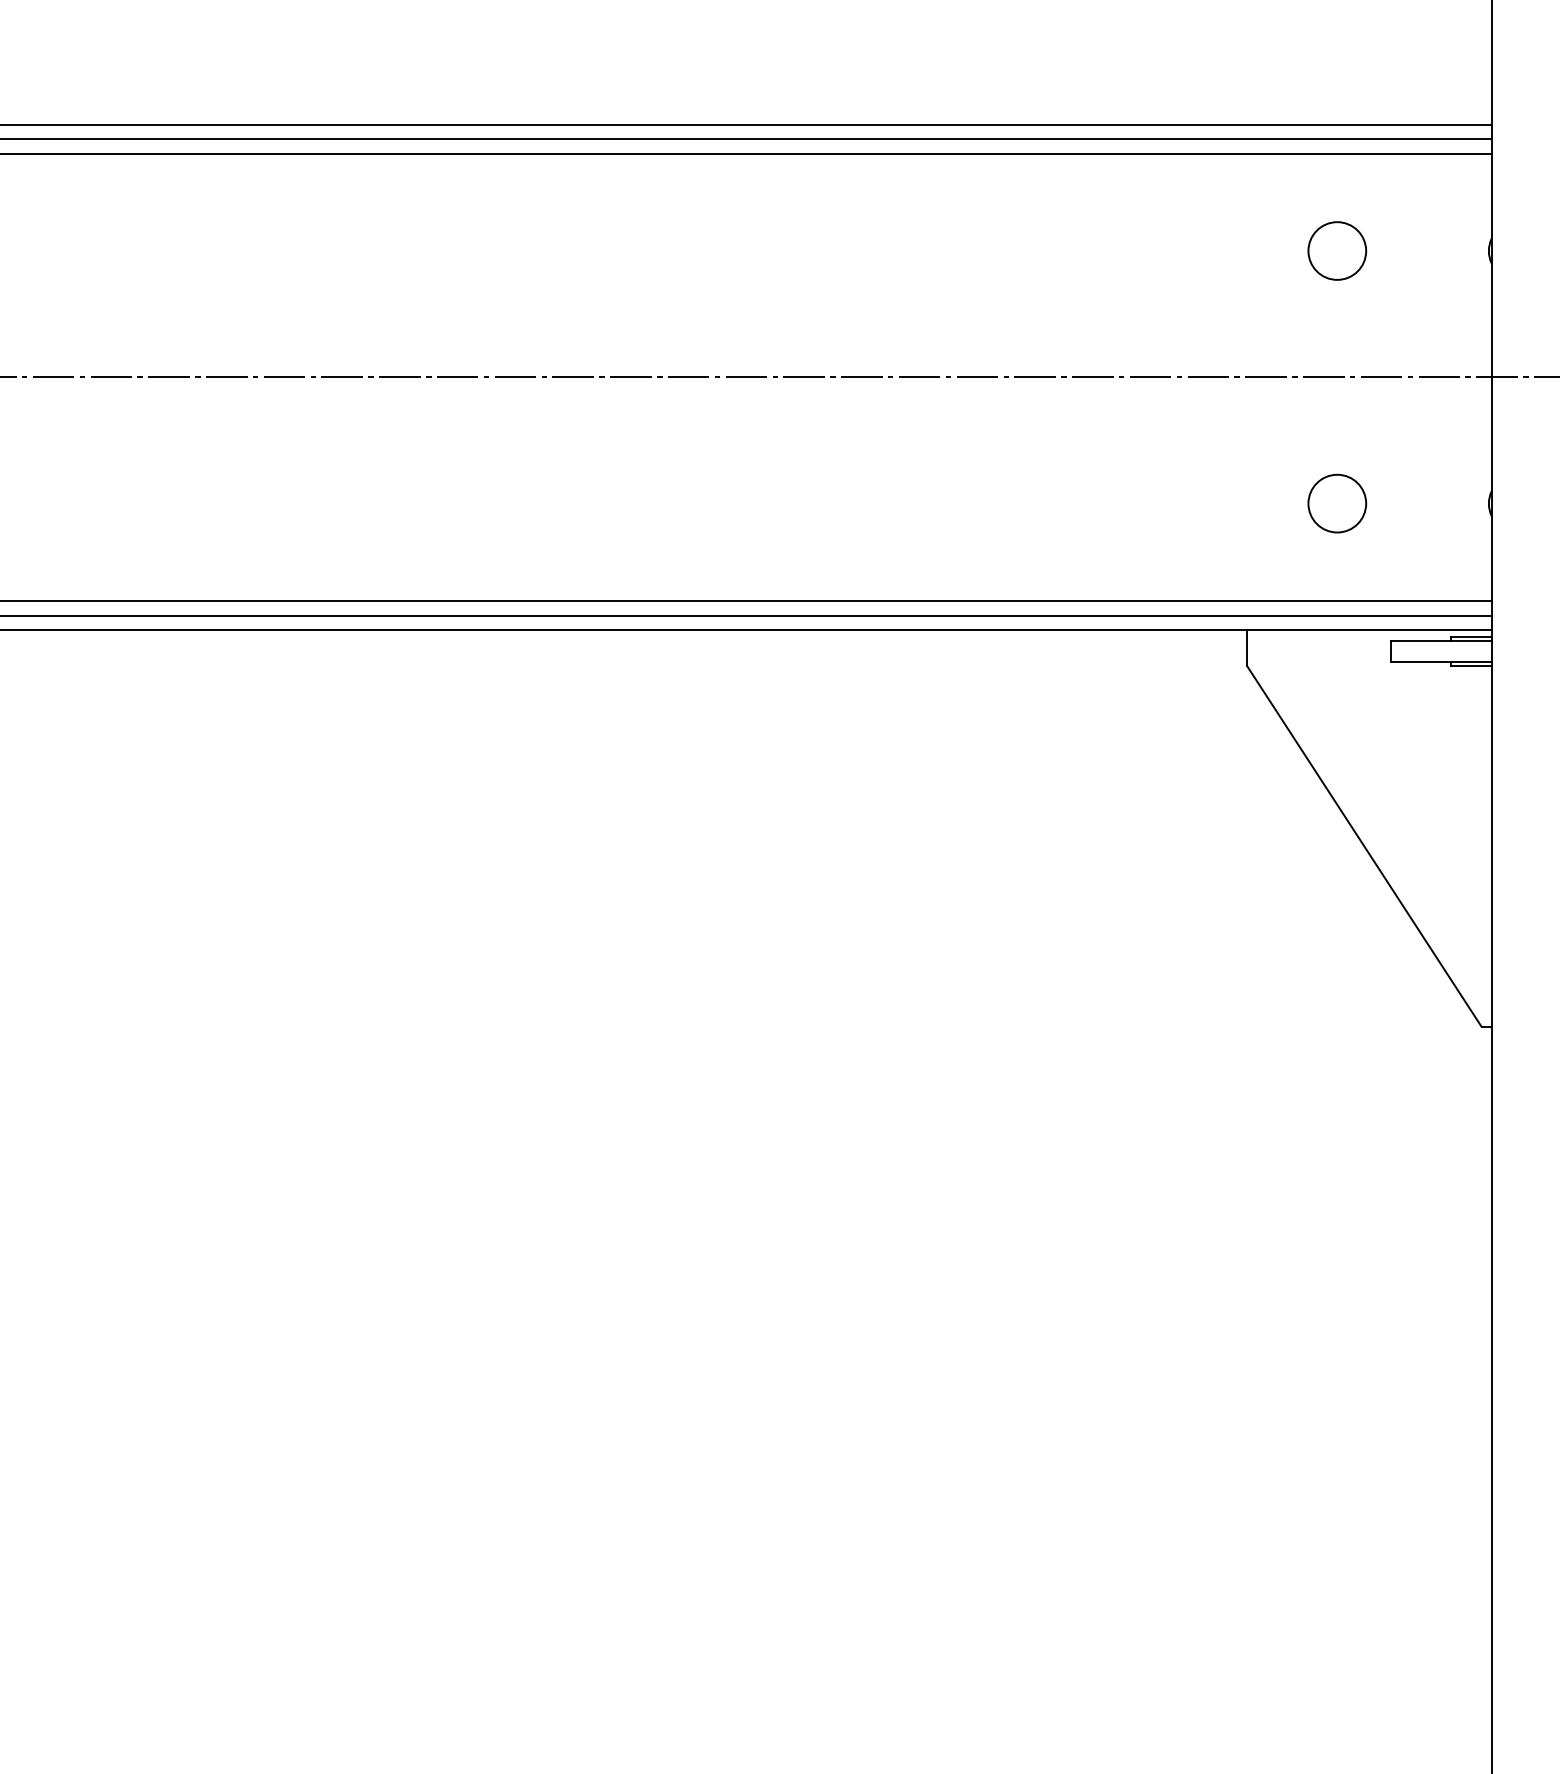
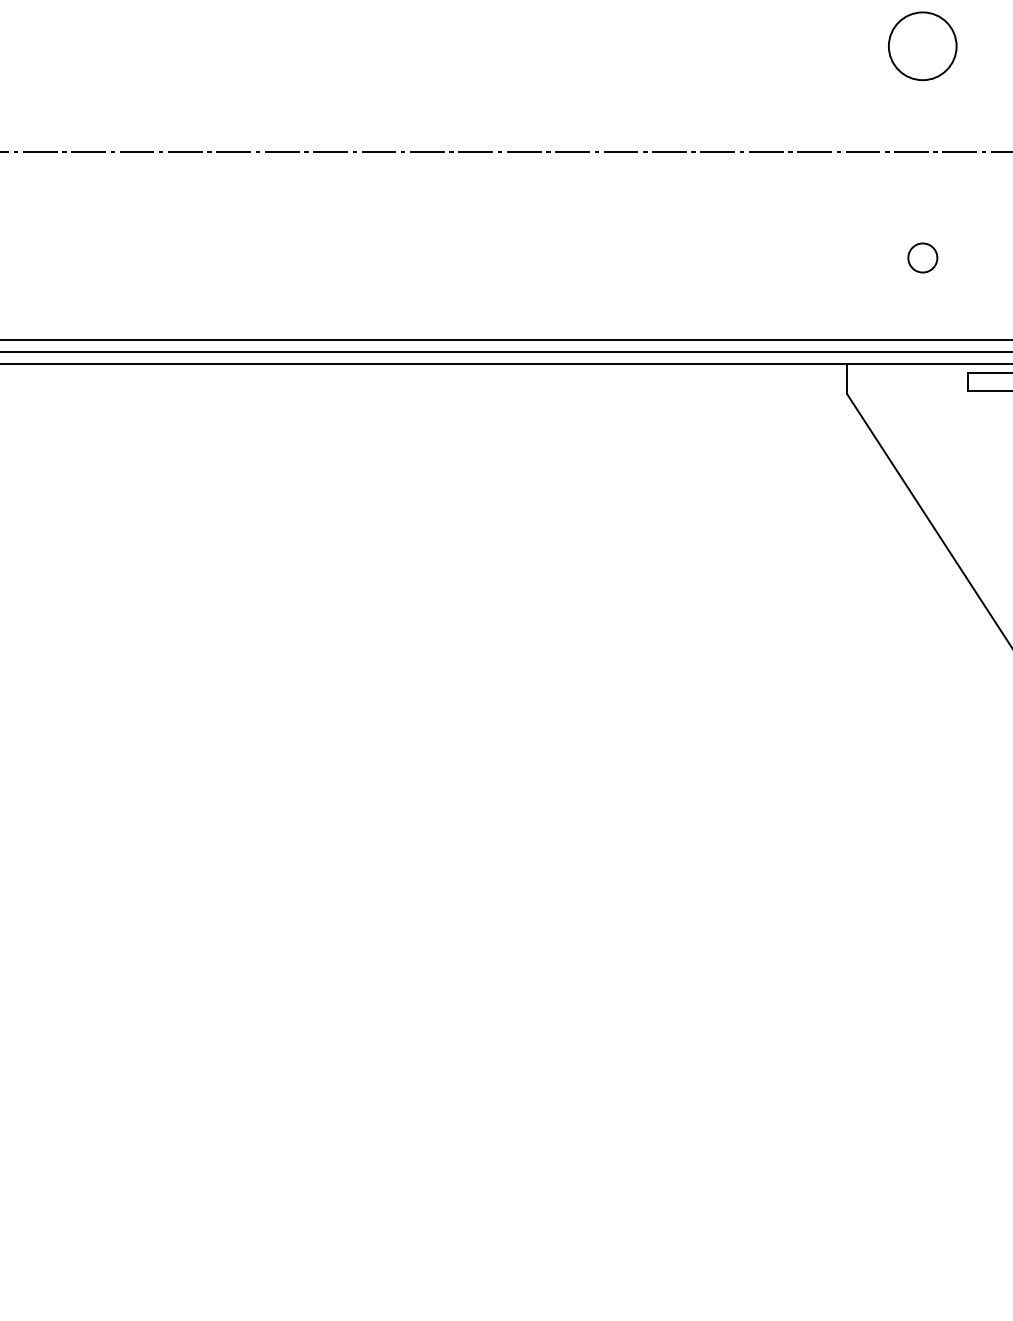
circle: (1337, 250) -> (922, 45), size x1.4
circle: (1337, 503) -> (922, 257), size x0.6

